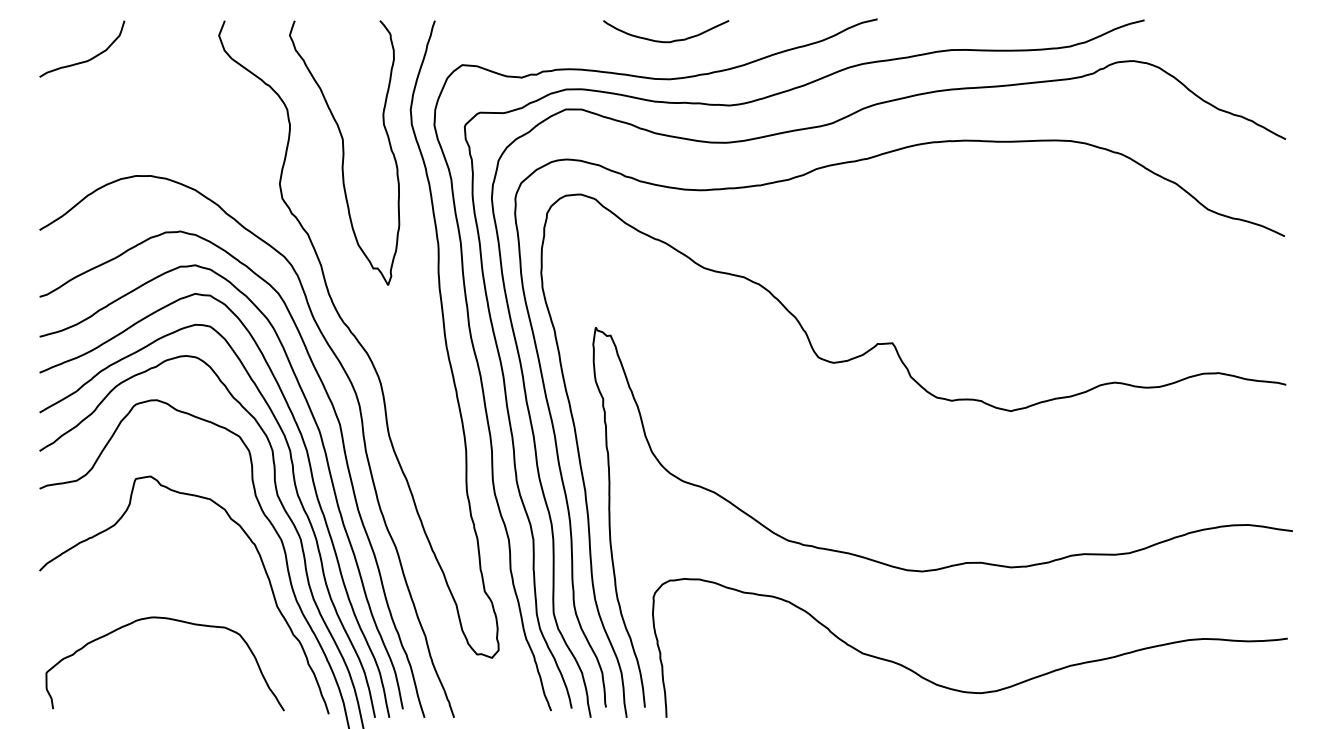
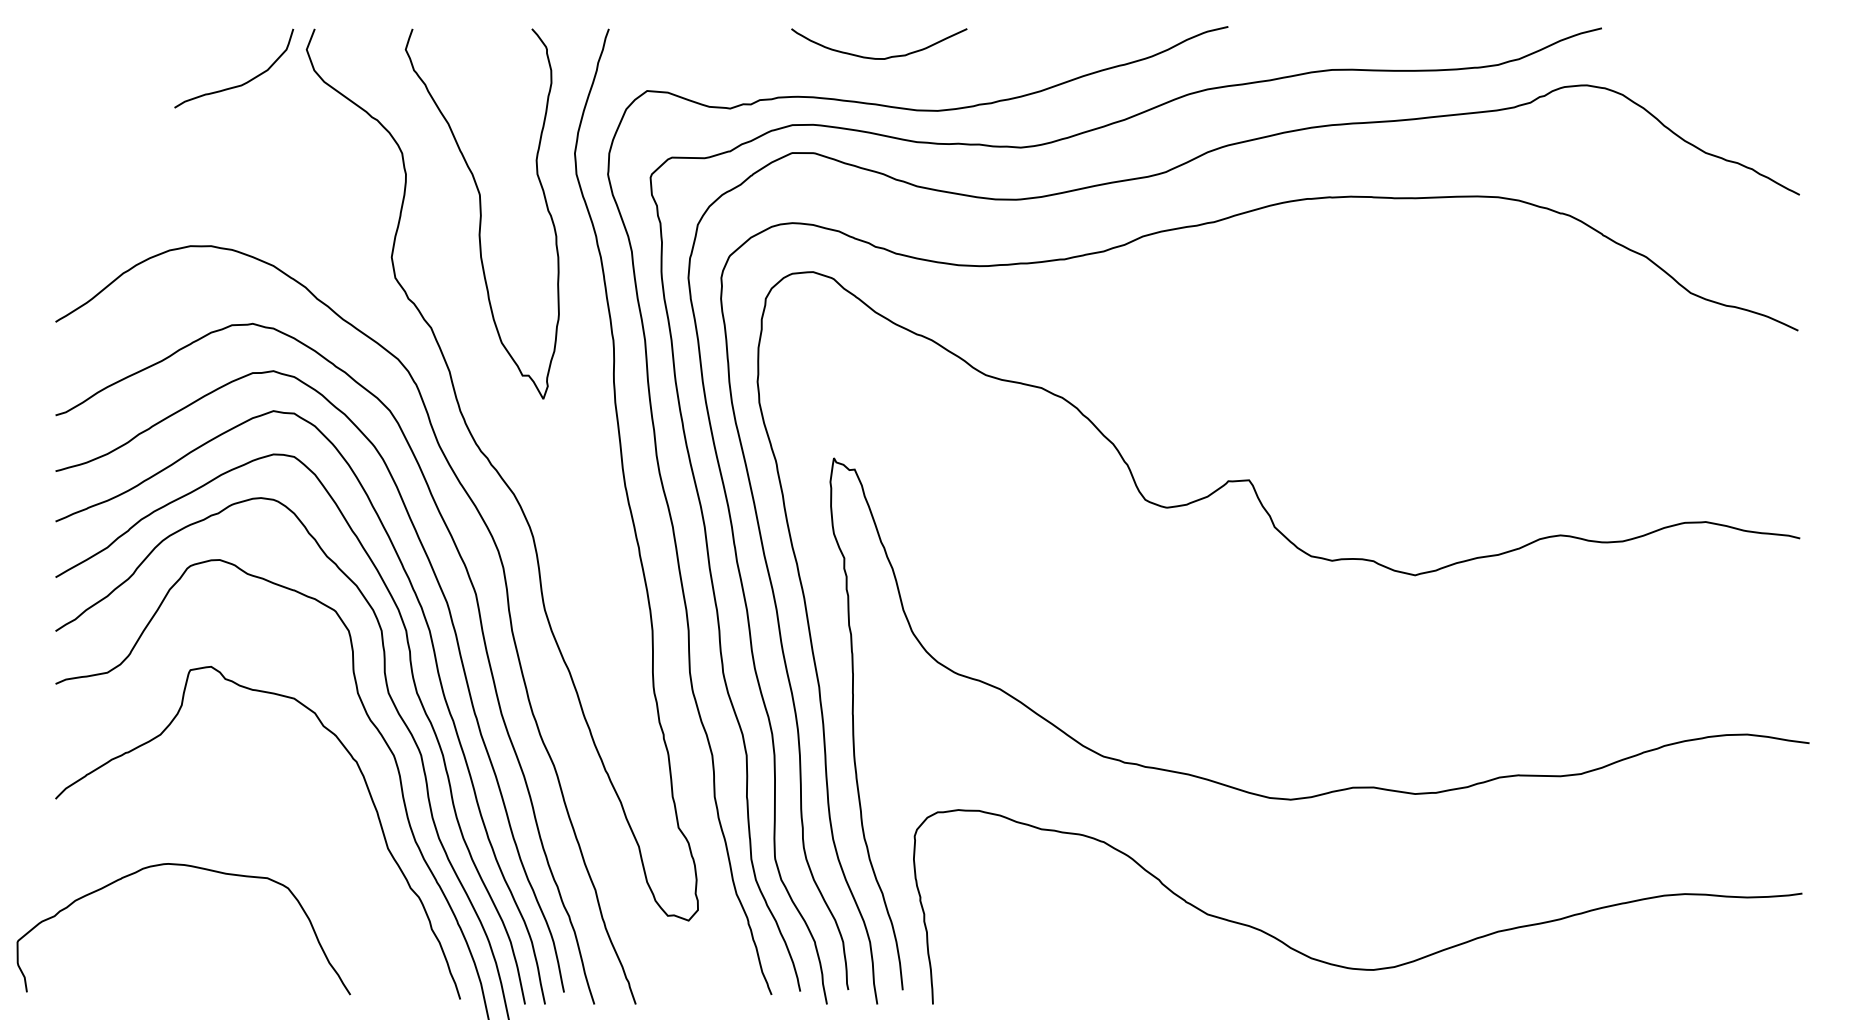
curve: (666, 41) -> (879, 57), moved
curve: (85, 60) -> (238, 84), moved
curve: (171, 620) -> (192, 868), moved

